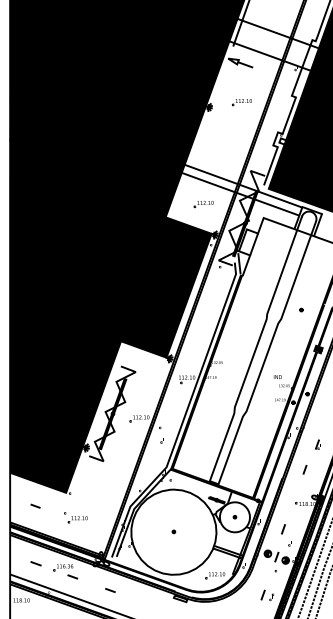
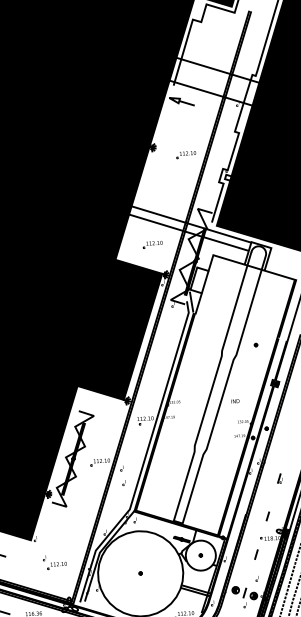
part: (241, 102) -> (185, 155), moved
text: (277, 376) -> (235, 400), moved
line: (304, 469) -> (267, 516), moved
part: (75, 517) -> (54, 563), moved
line: (283, 529) -> (256, 554), moved

